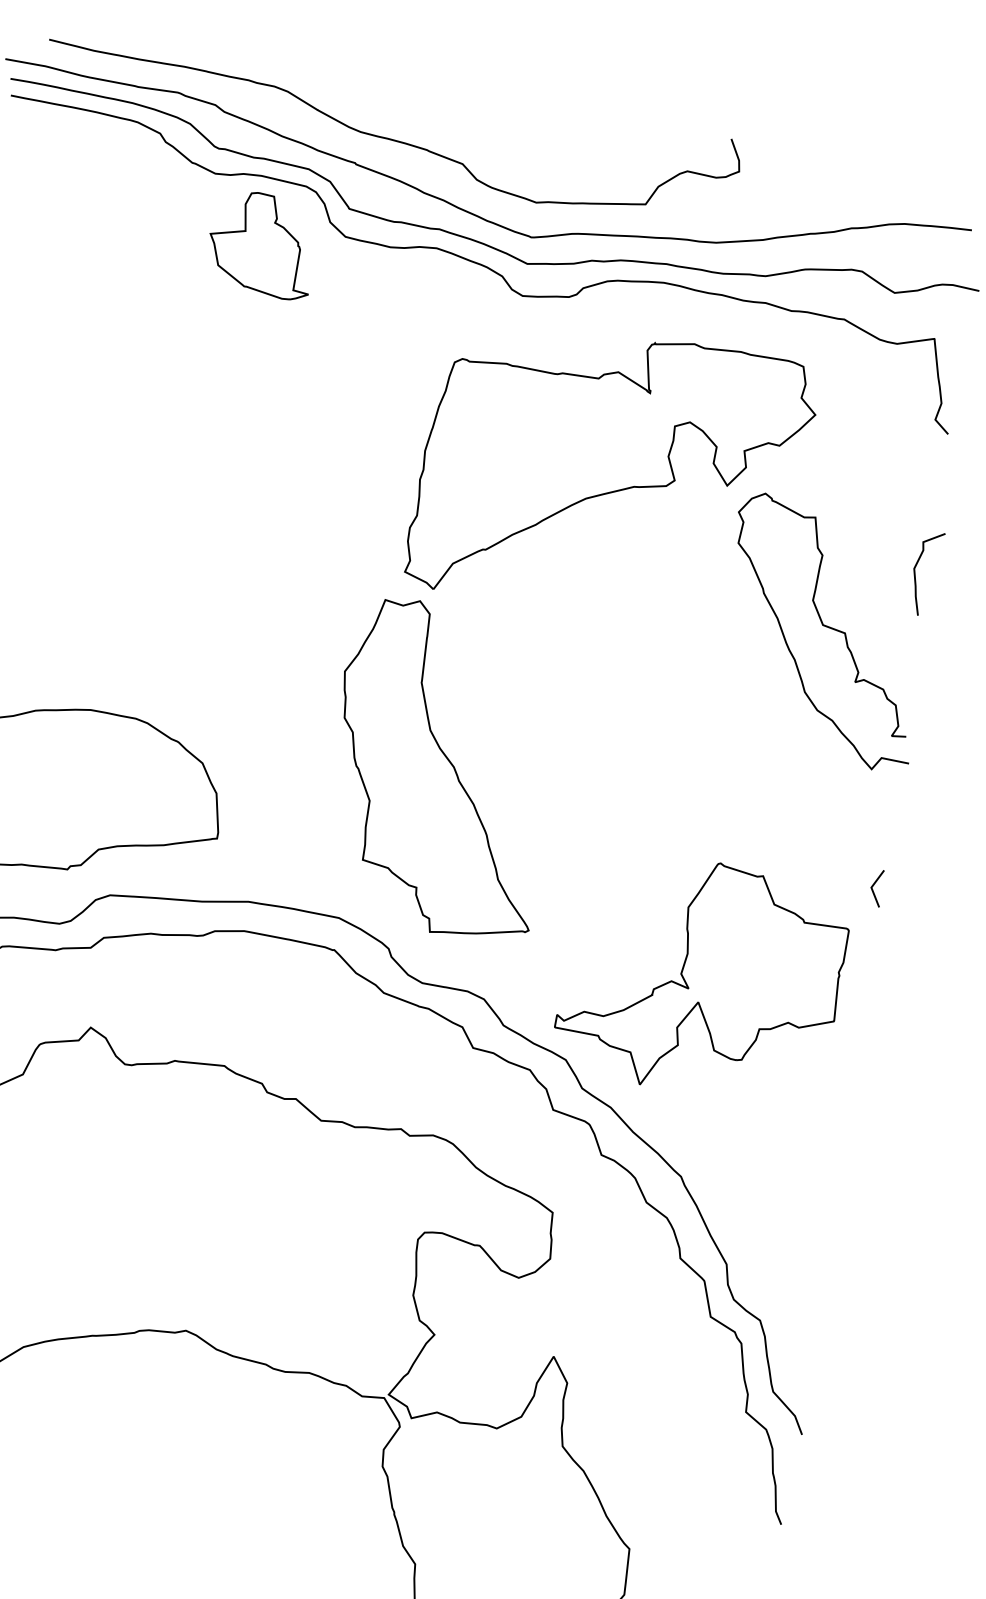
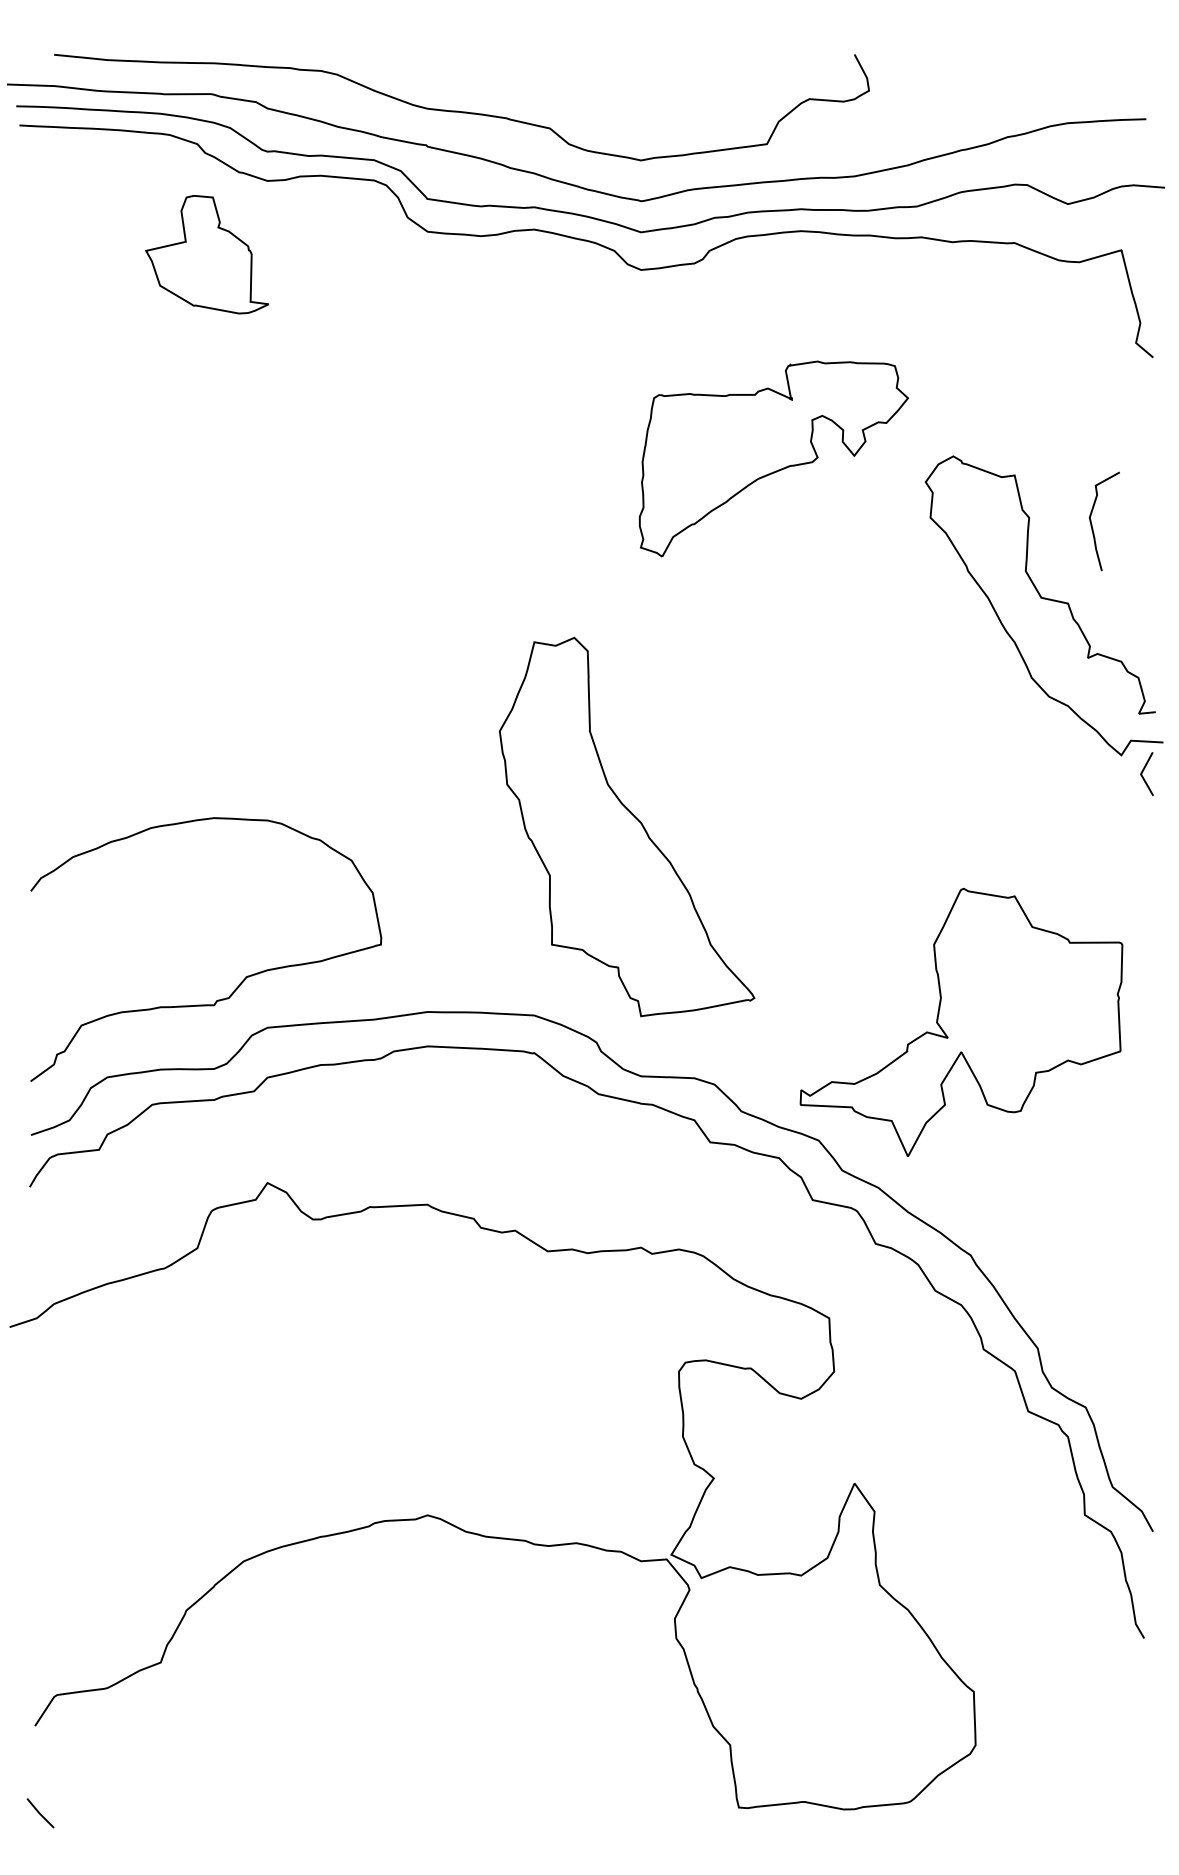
part: (262, 244) -> (207, 254), moved
part: (612, 473) -> (773, 458), size x0.6
curve: (915, 574) -> (1092, 524), moved
line: (874, 884) -> (1144, 770), moved

